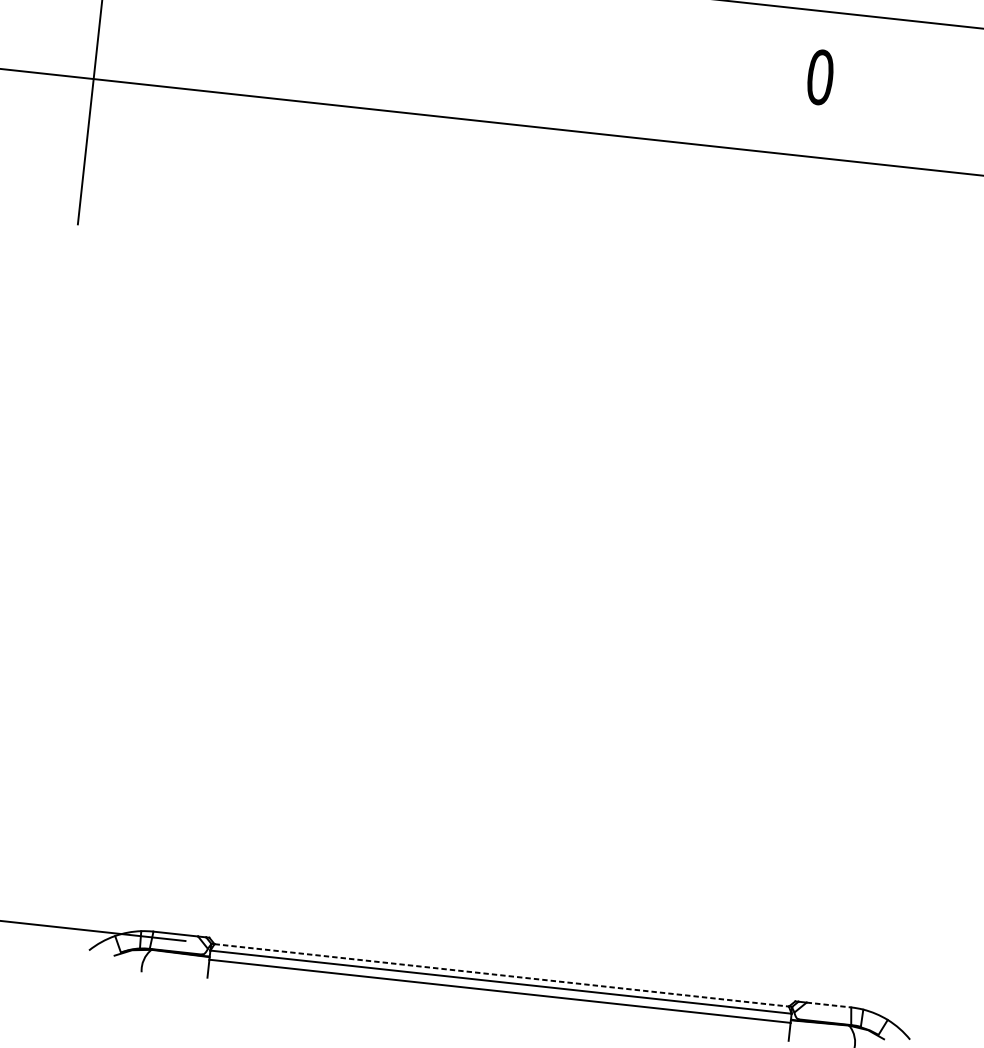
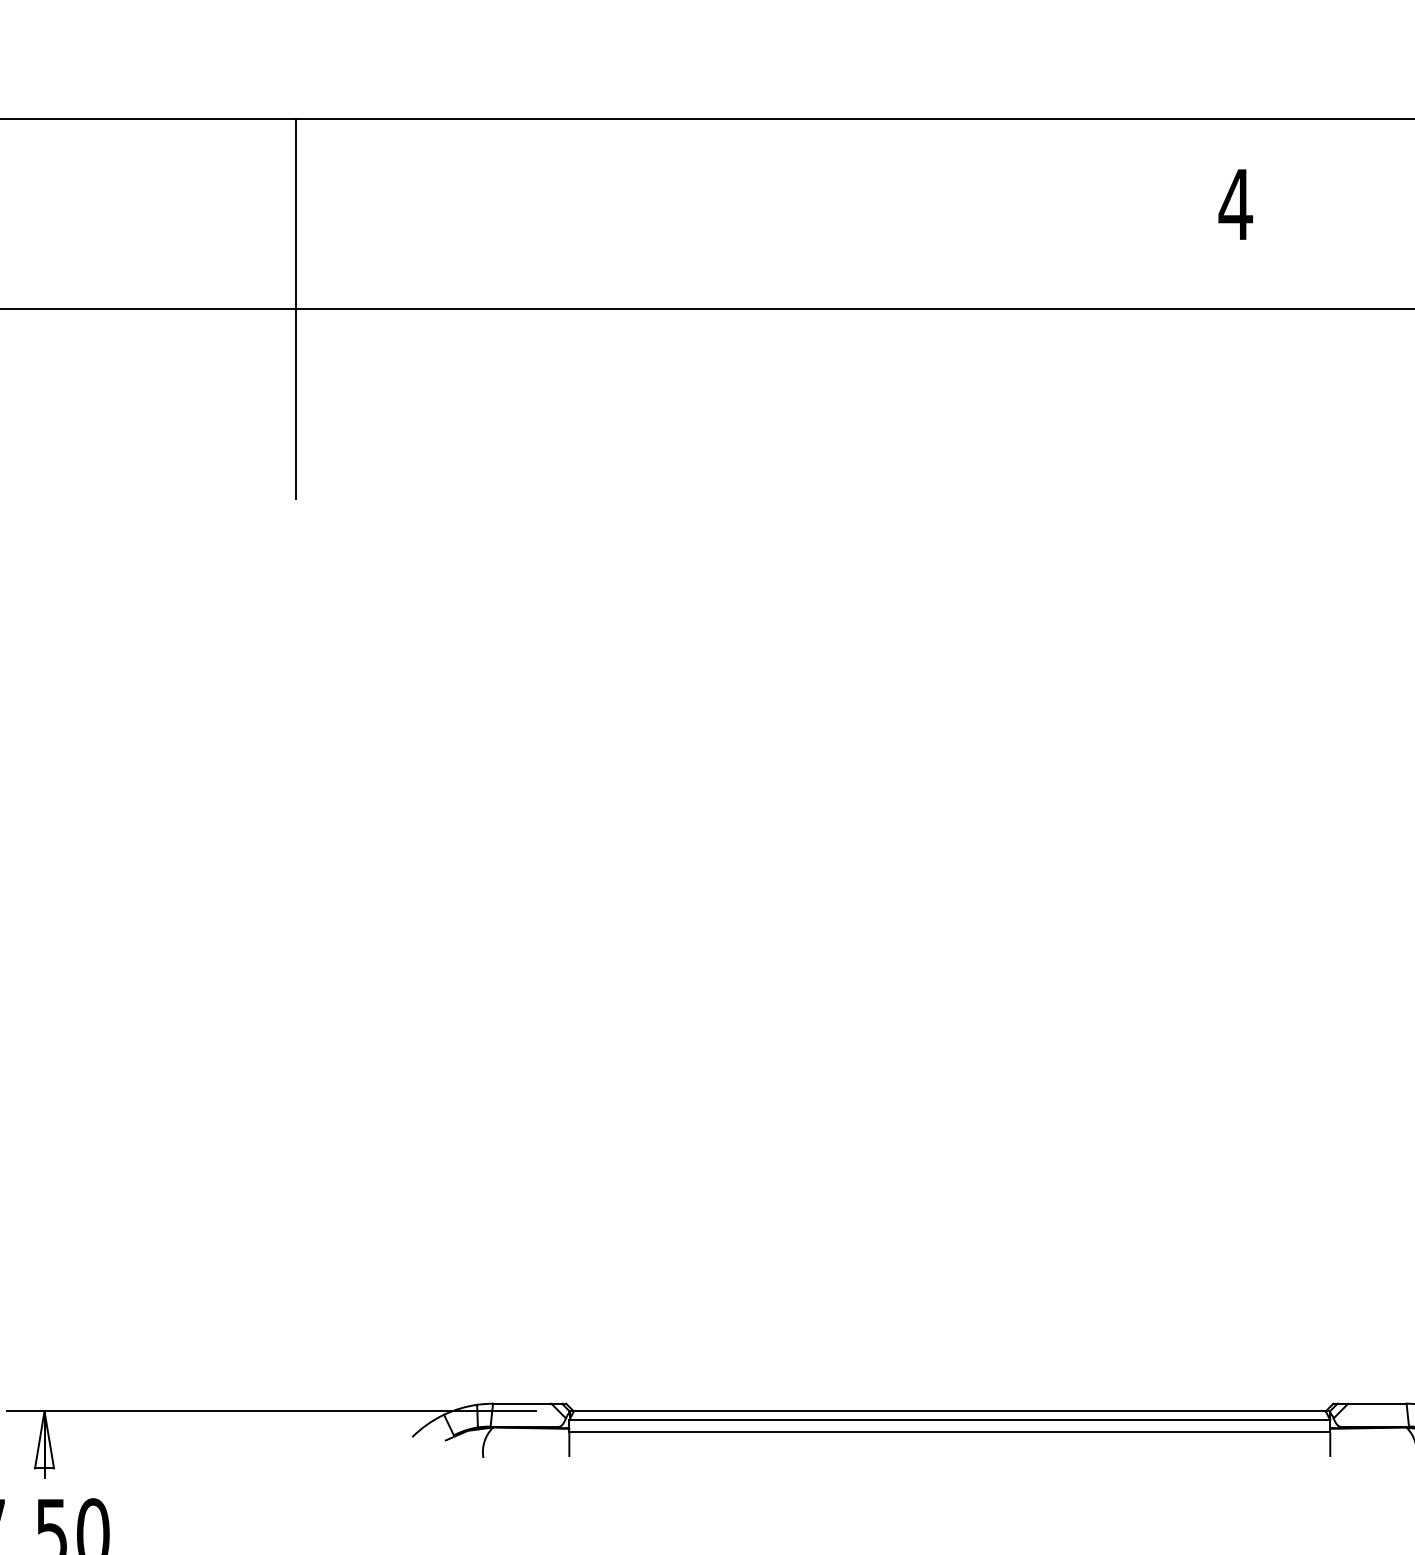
text: (820, 77) -> (1235, 204), 0 -> 4
line: (501, 975) -> (949, 1411), dashed -> solid
line: (829, 1004) -> (1377, 1403), dashed -> solid

